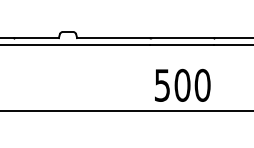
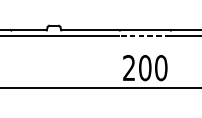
line: (181, 45) -> (144, 36), solid -> dashed
text: (161, 84) -> (128, 67), 500 -> 200

